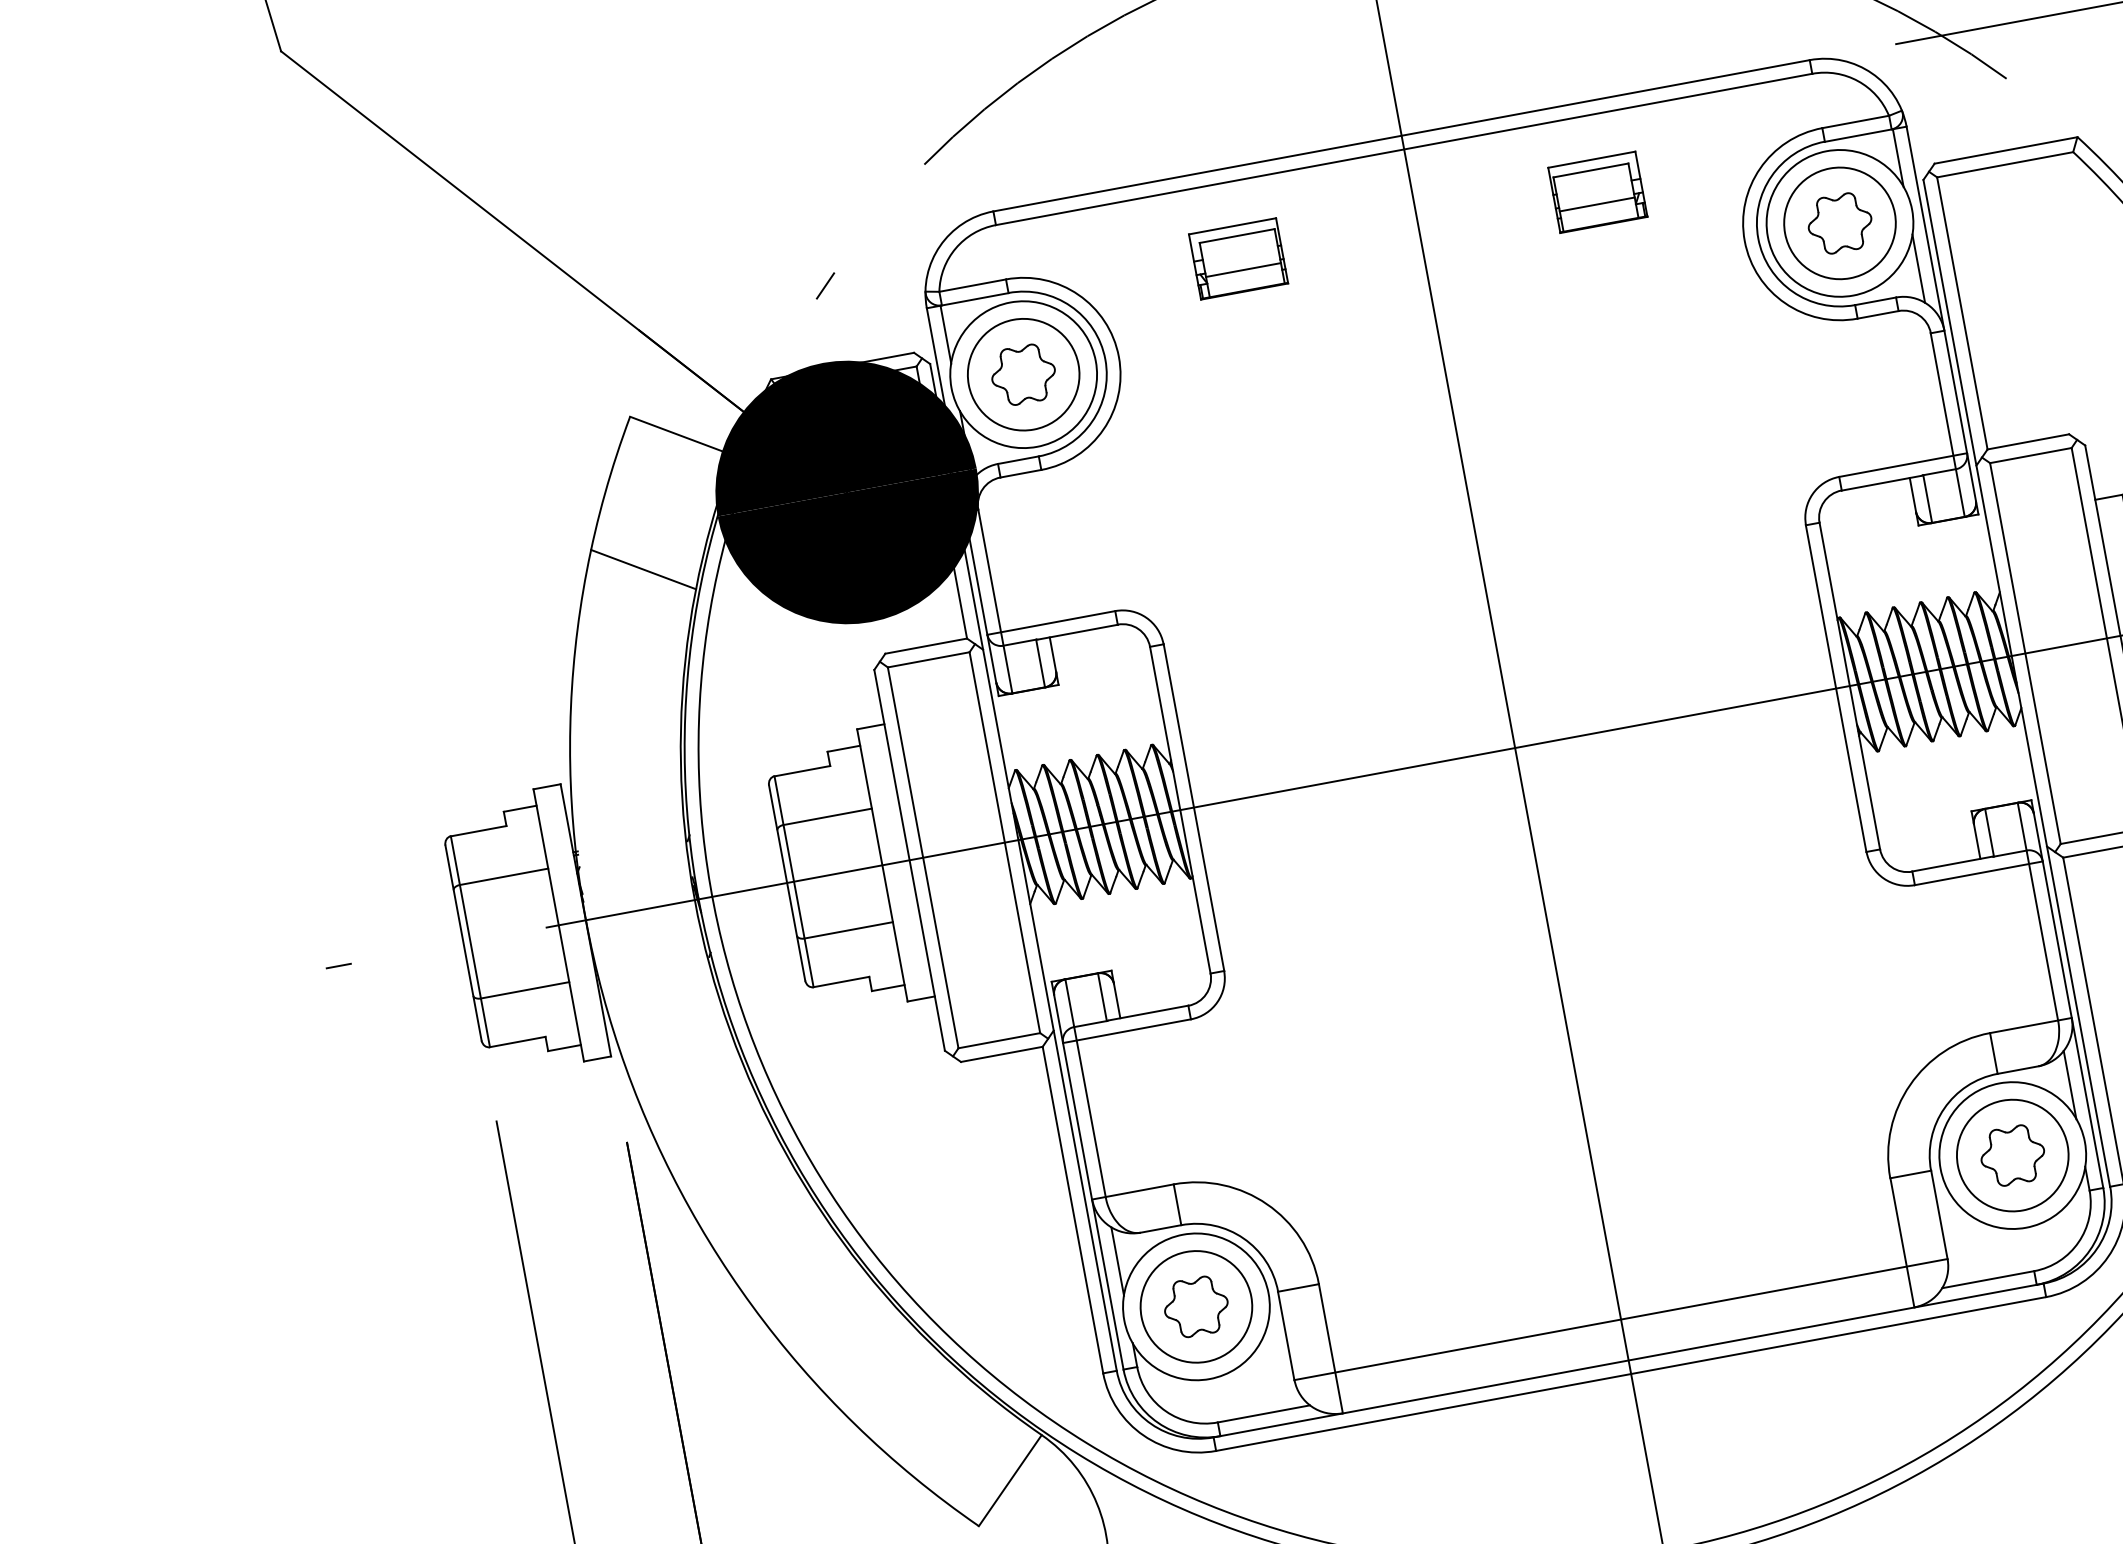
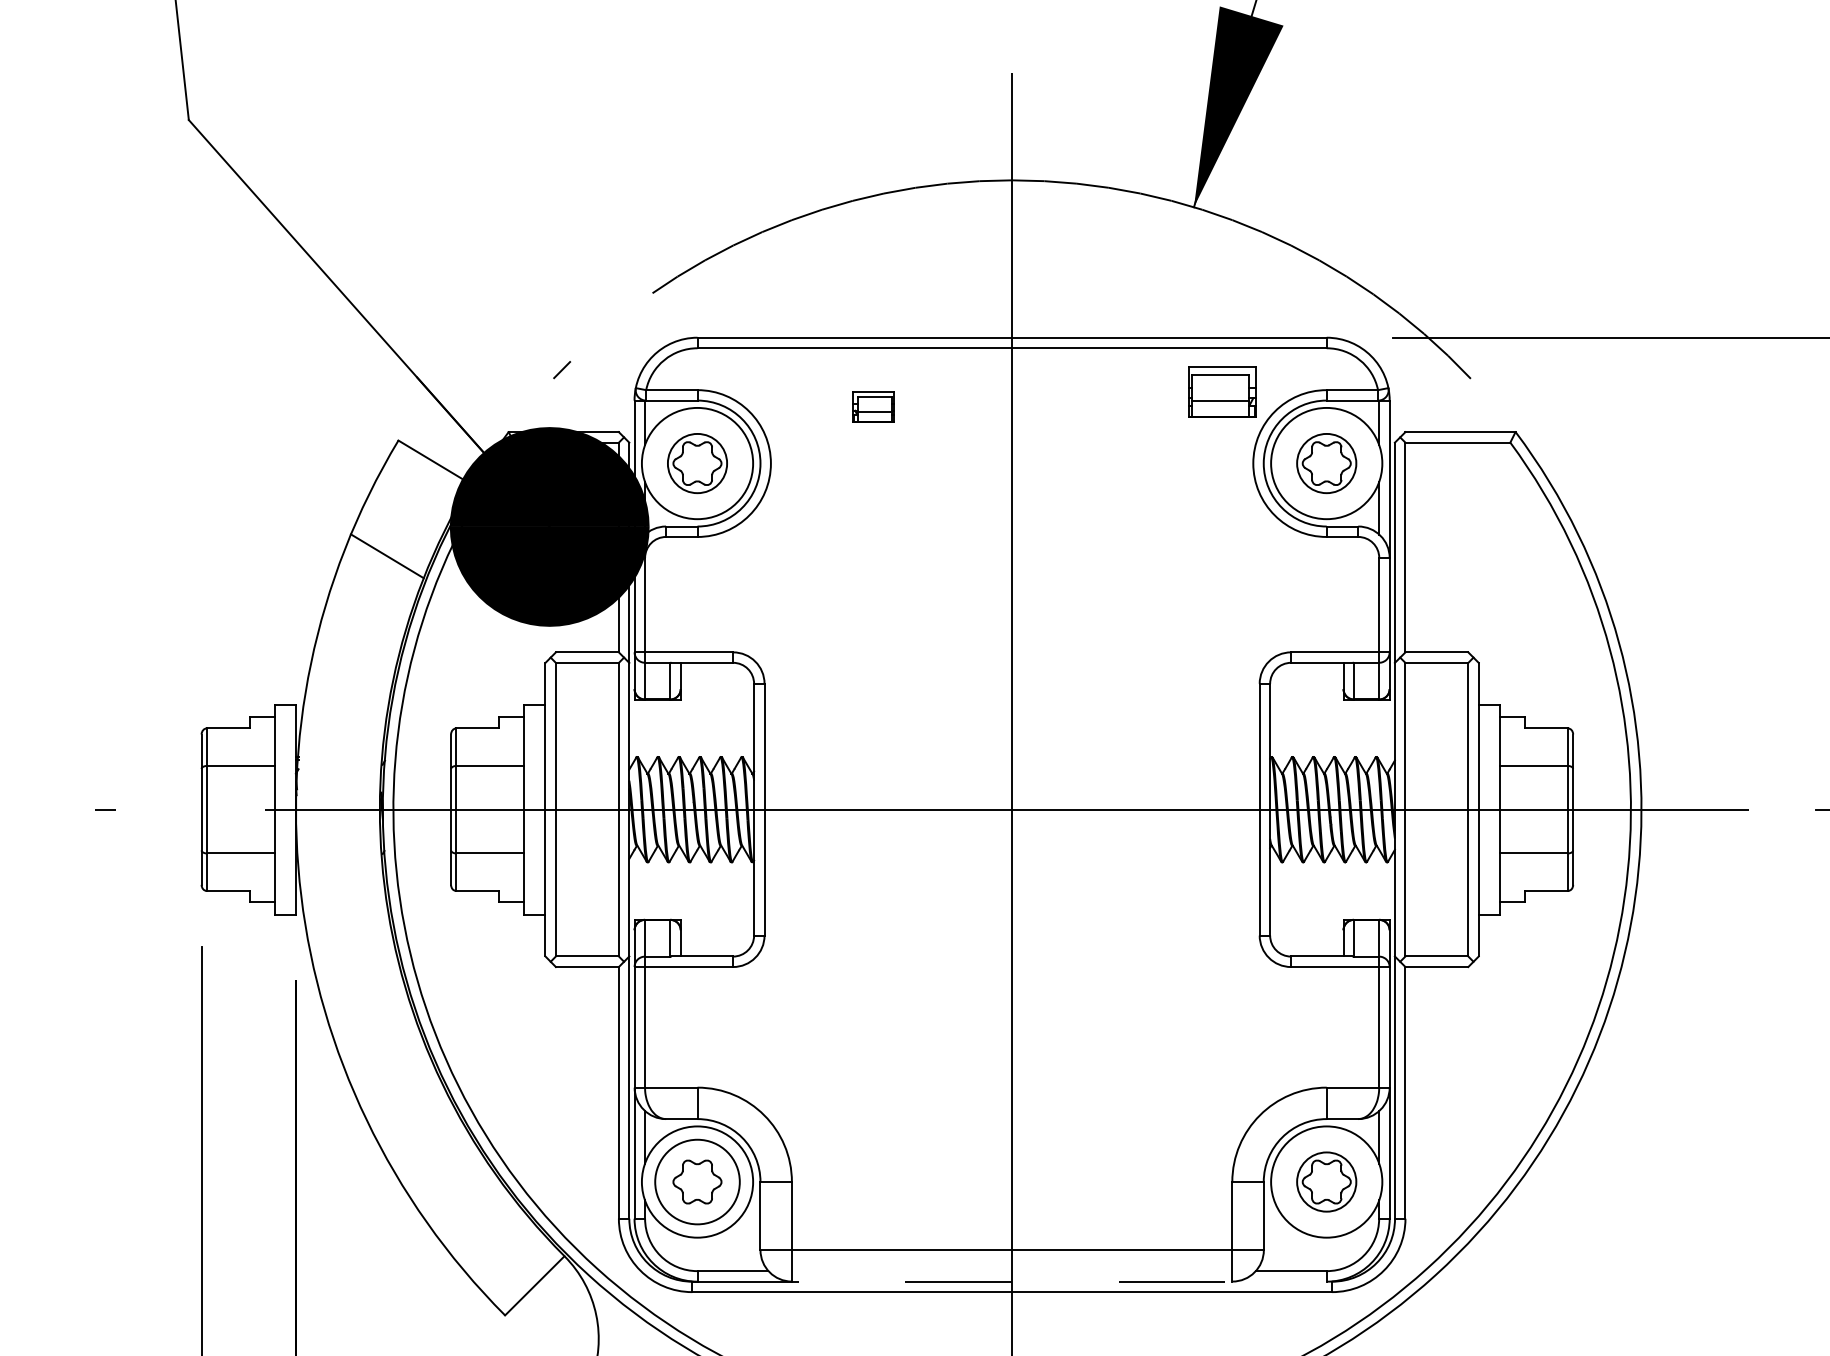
part: (1597, 191) -> (1222, 391), moved
circle: (1839, 223) -> (1326, 463), size x0.7
part: (1238, 258) -> (873, 406), size x0.6
circle: (1023, 374) -> (697, 463), size x0.7
circle: (2012, 1154) -> (1326, 1181), size x0.7
line: (1629, 1360) -> (1012, 1281), solid -> dashed

